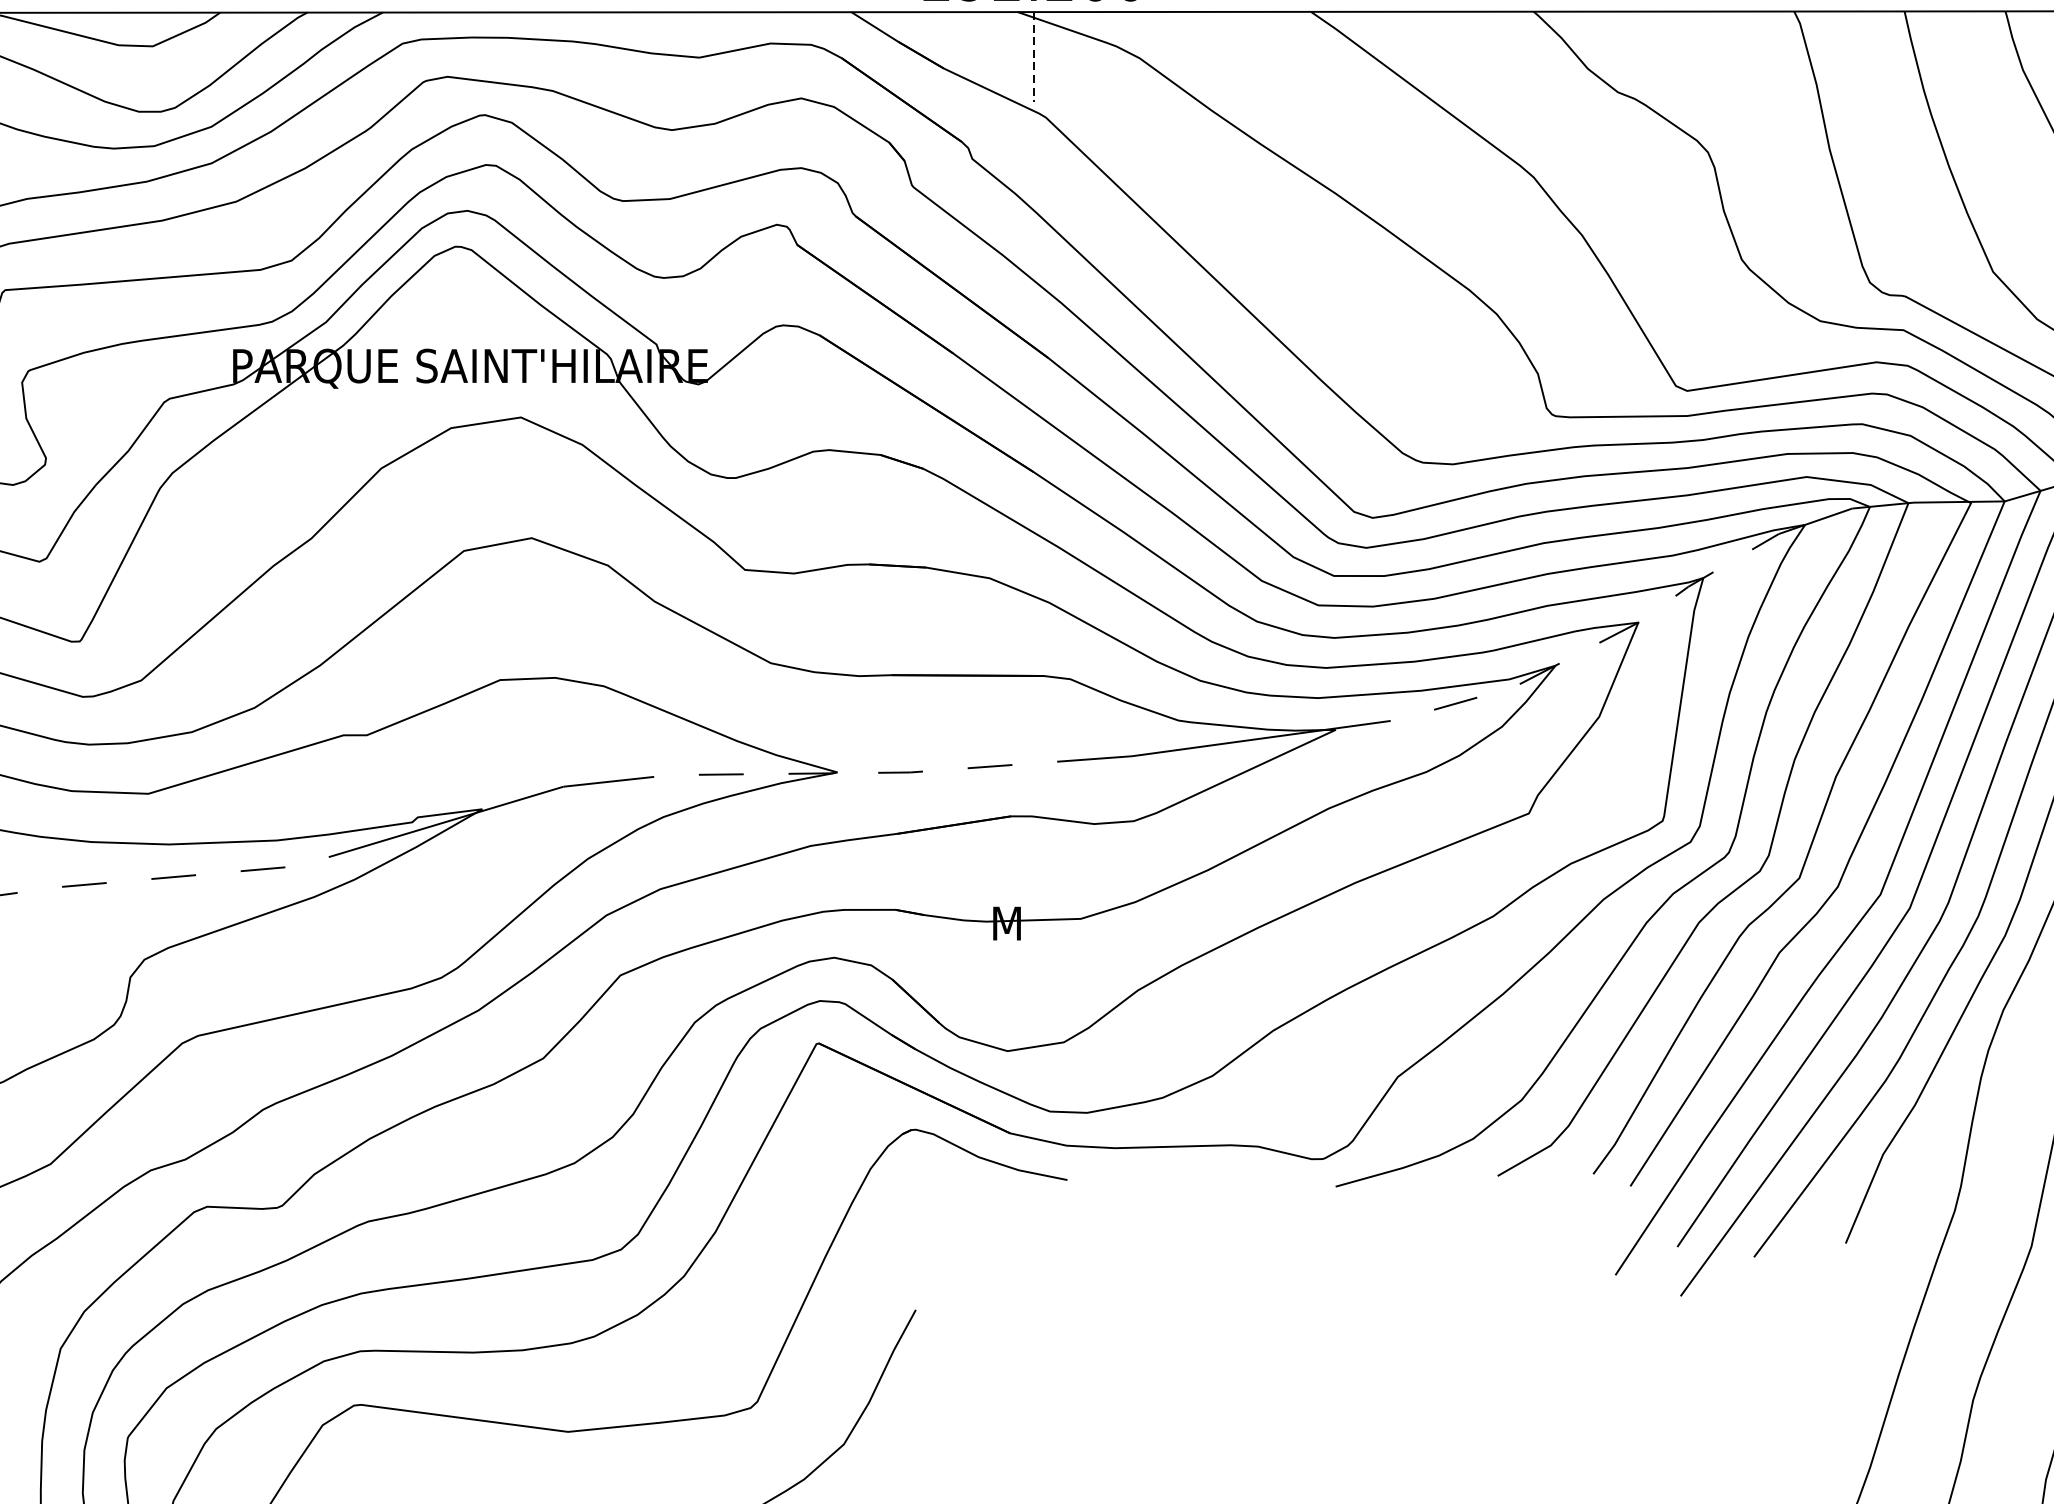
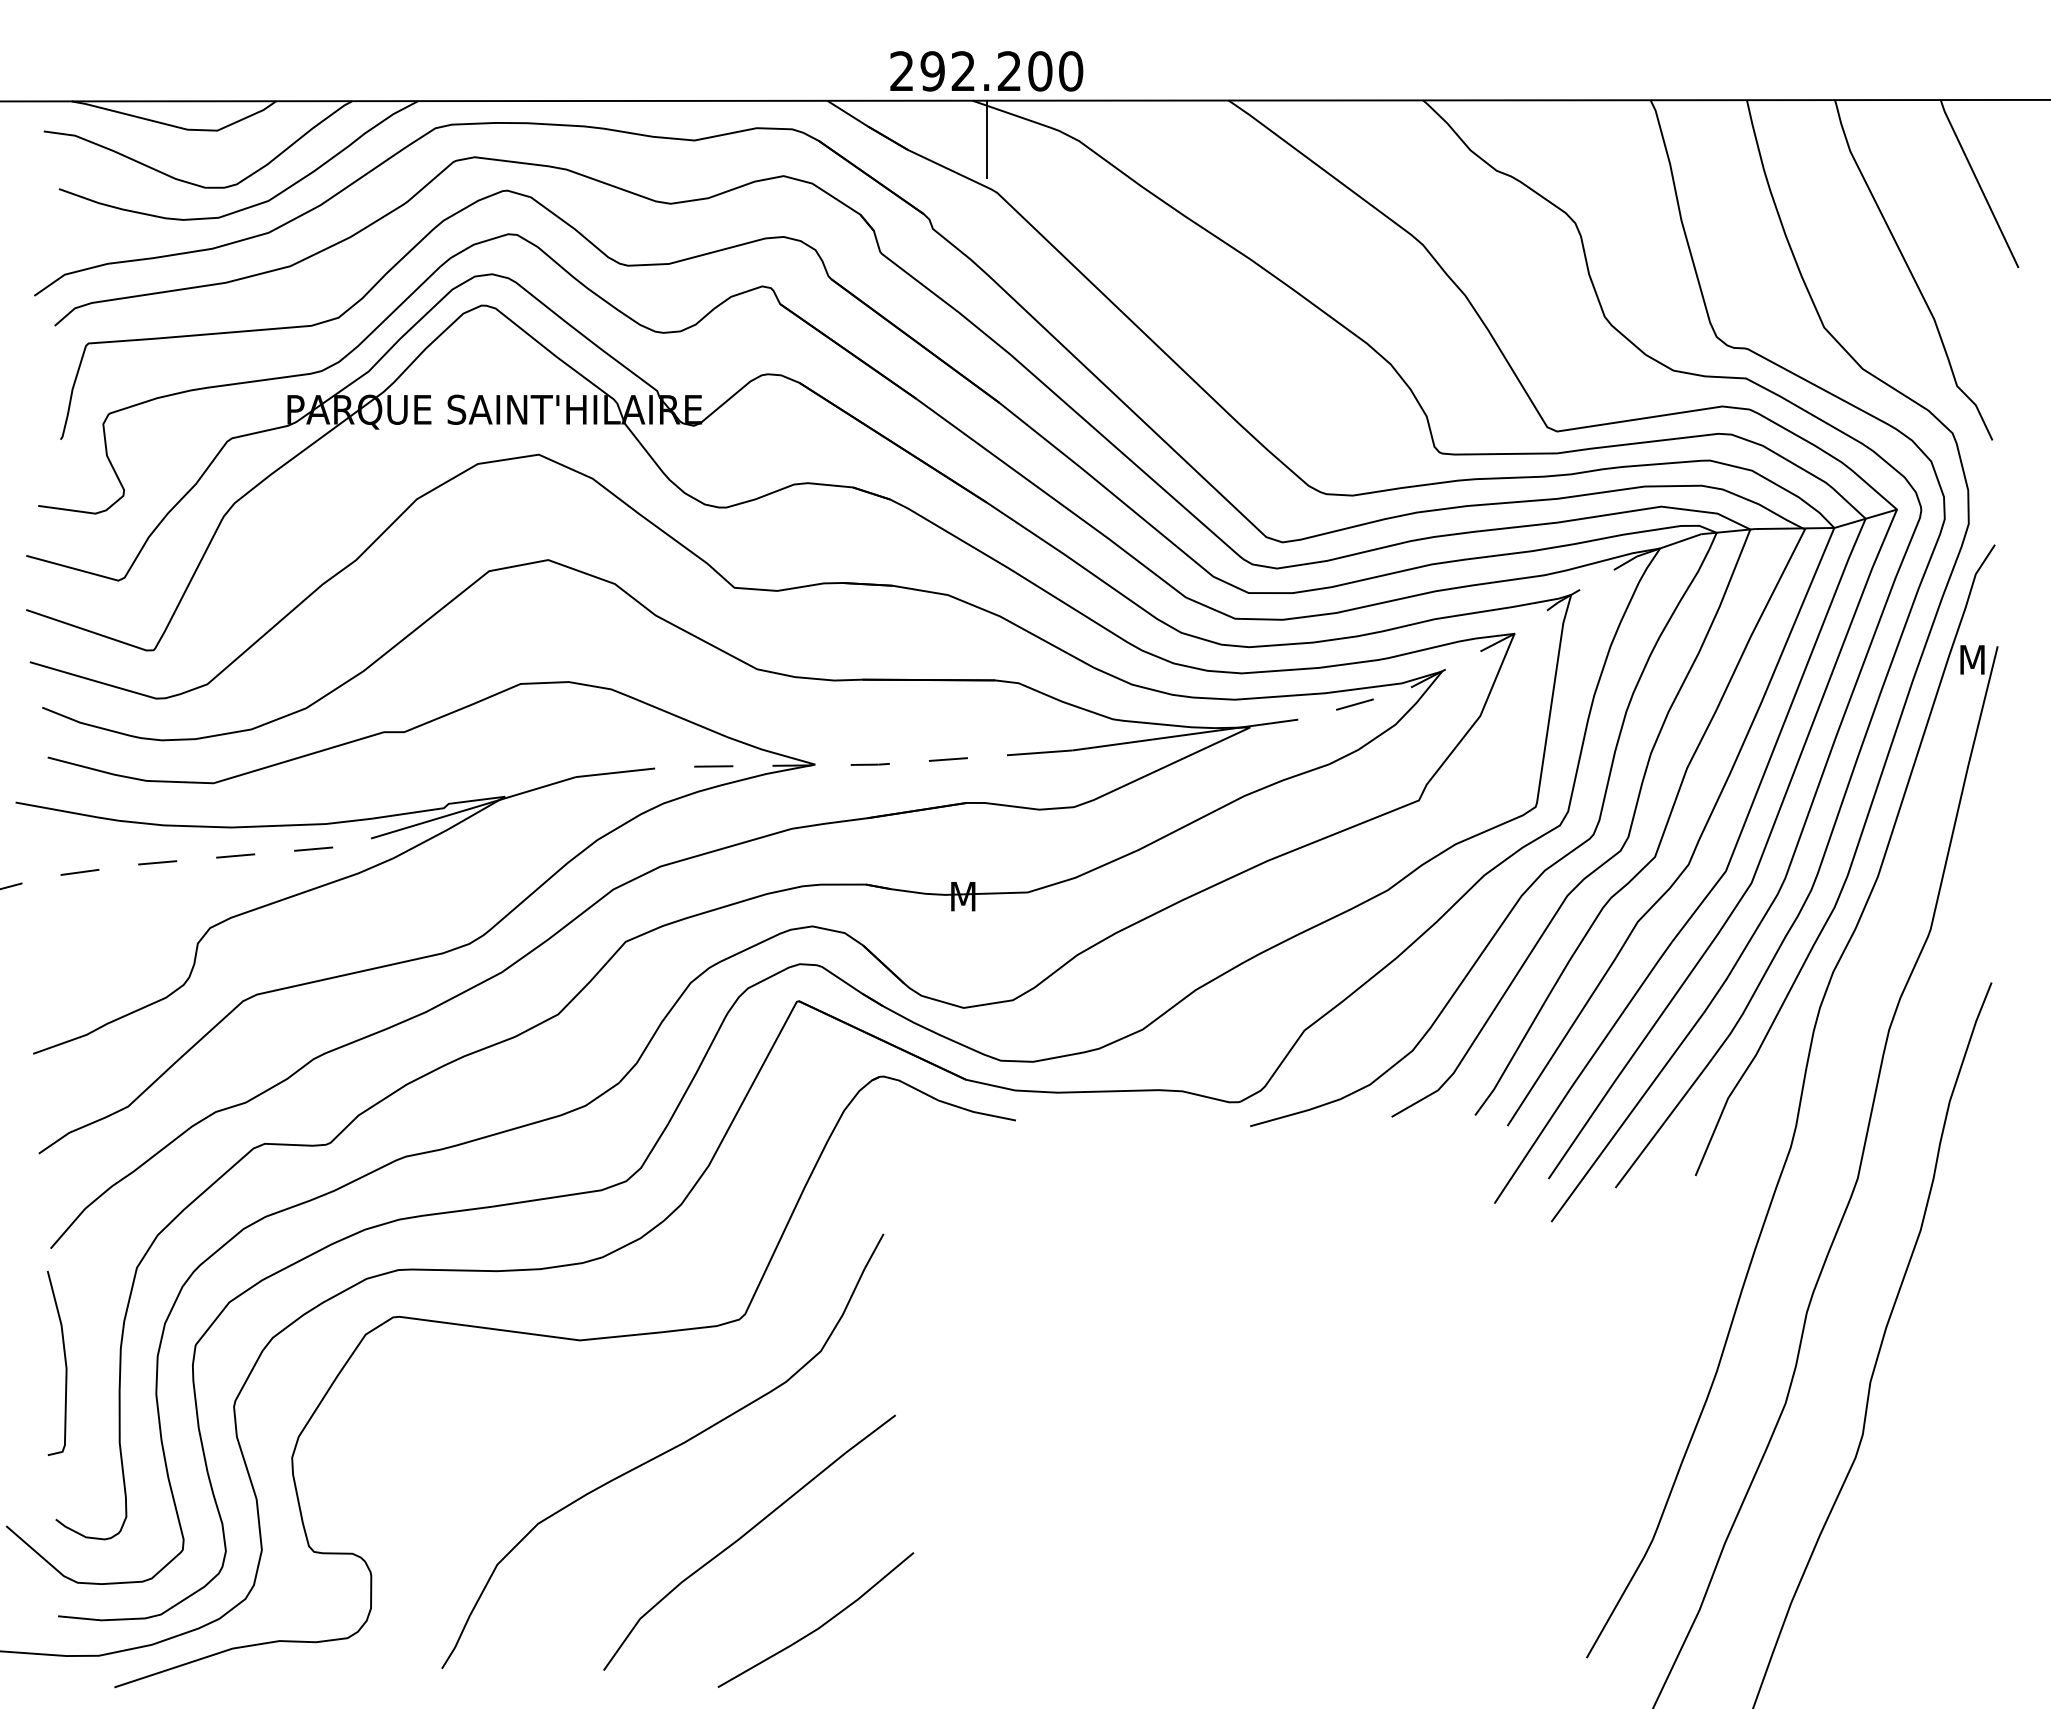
line: (1033, 57) -> (986, 140), dashed -> solid

